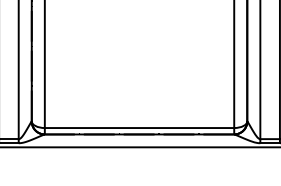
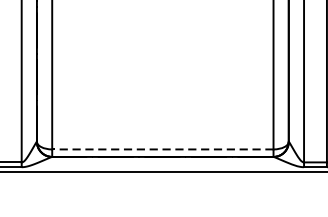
line: (139, 128) -> (162, 149), solid -> dashed

